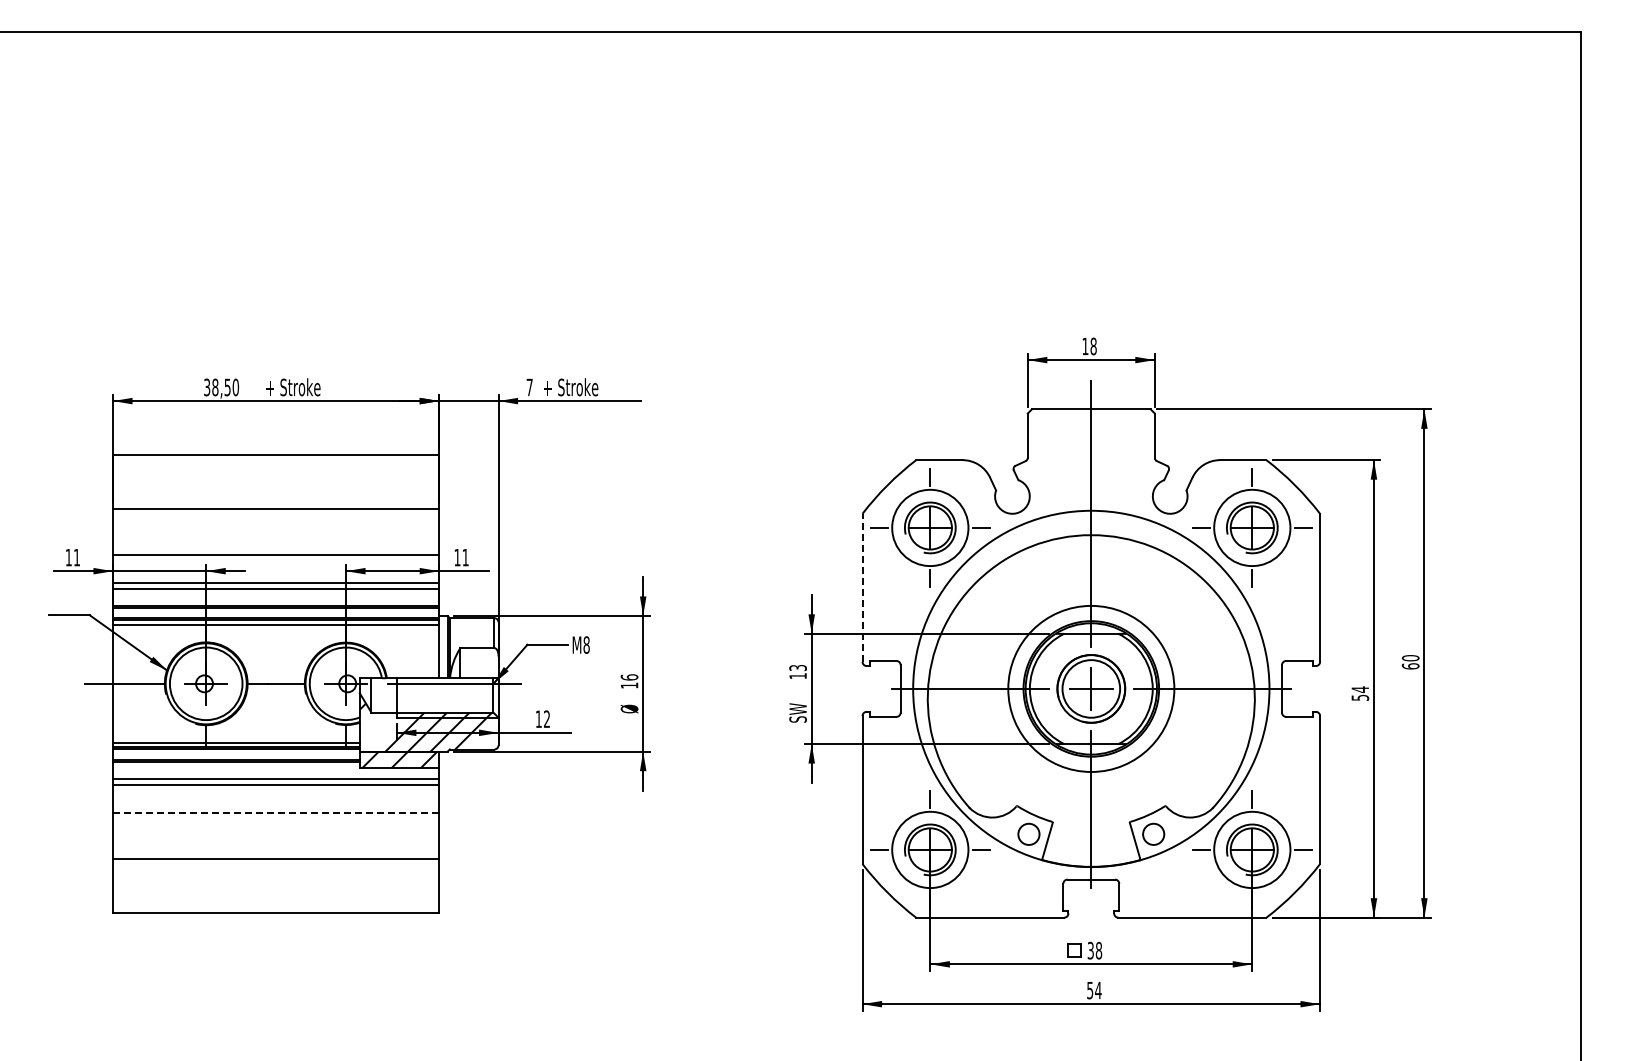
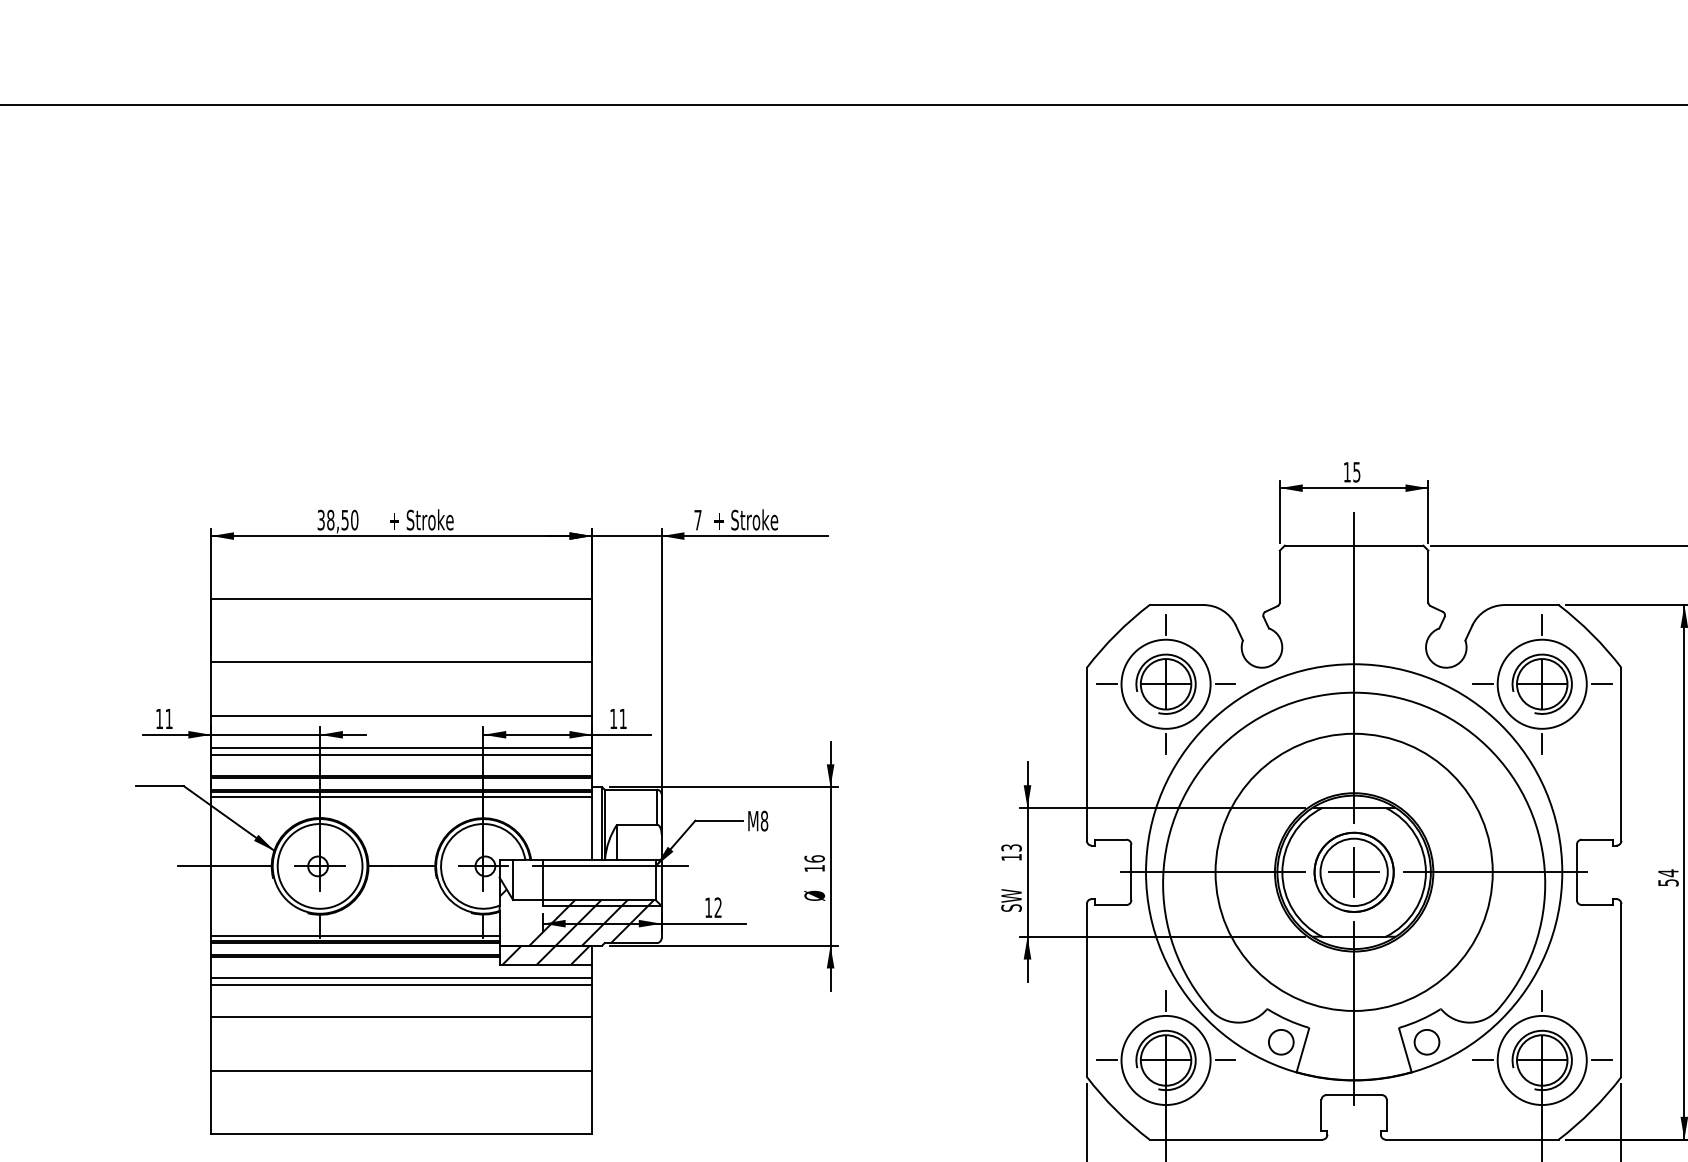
text: (1093, 346) -> (1356, 472), 18 -> 15
line: (862, 587) -> (1086, 753), dashed -> solid
circle: (1090, 688) -> (1353, 871), size x1.43
line: (276, 812) -> (402, 1016), dashed -> solid

